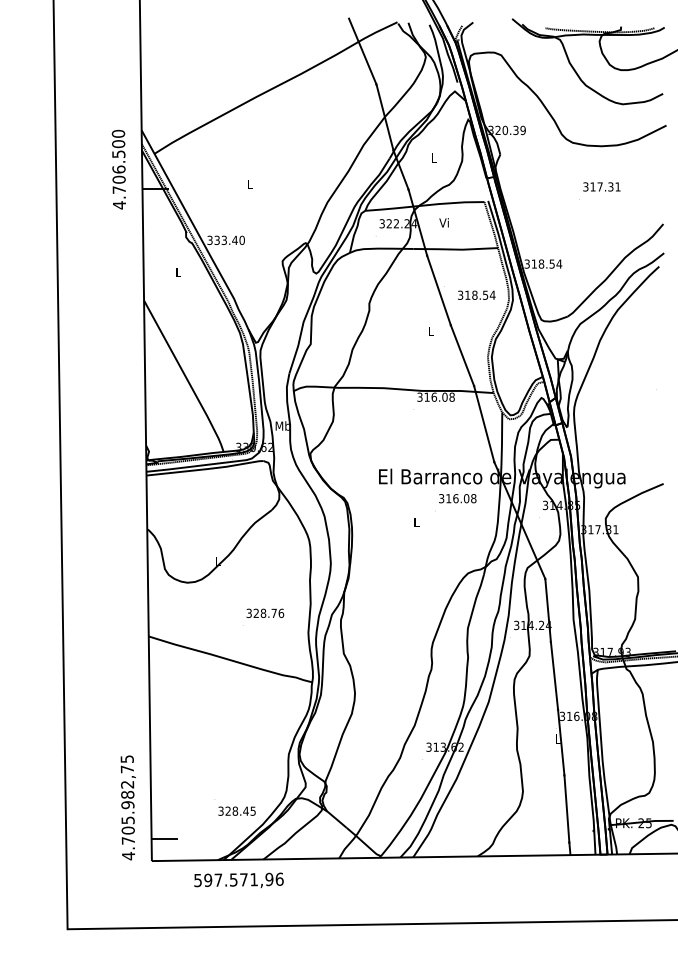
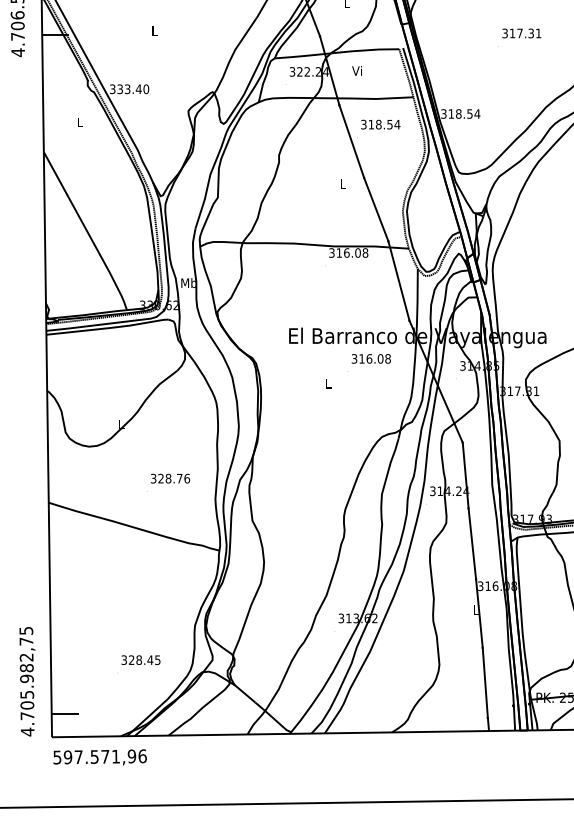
text: (476, 294) -> (380, 123), moved
text: (236, 810) -> (140, 659), moved
text: (238, 880) -> (99, 757), moved

